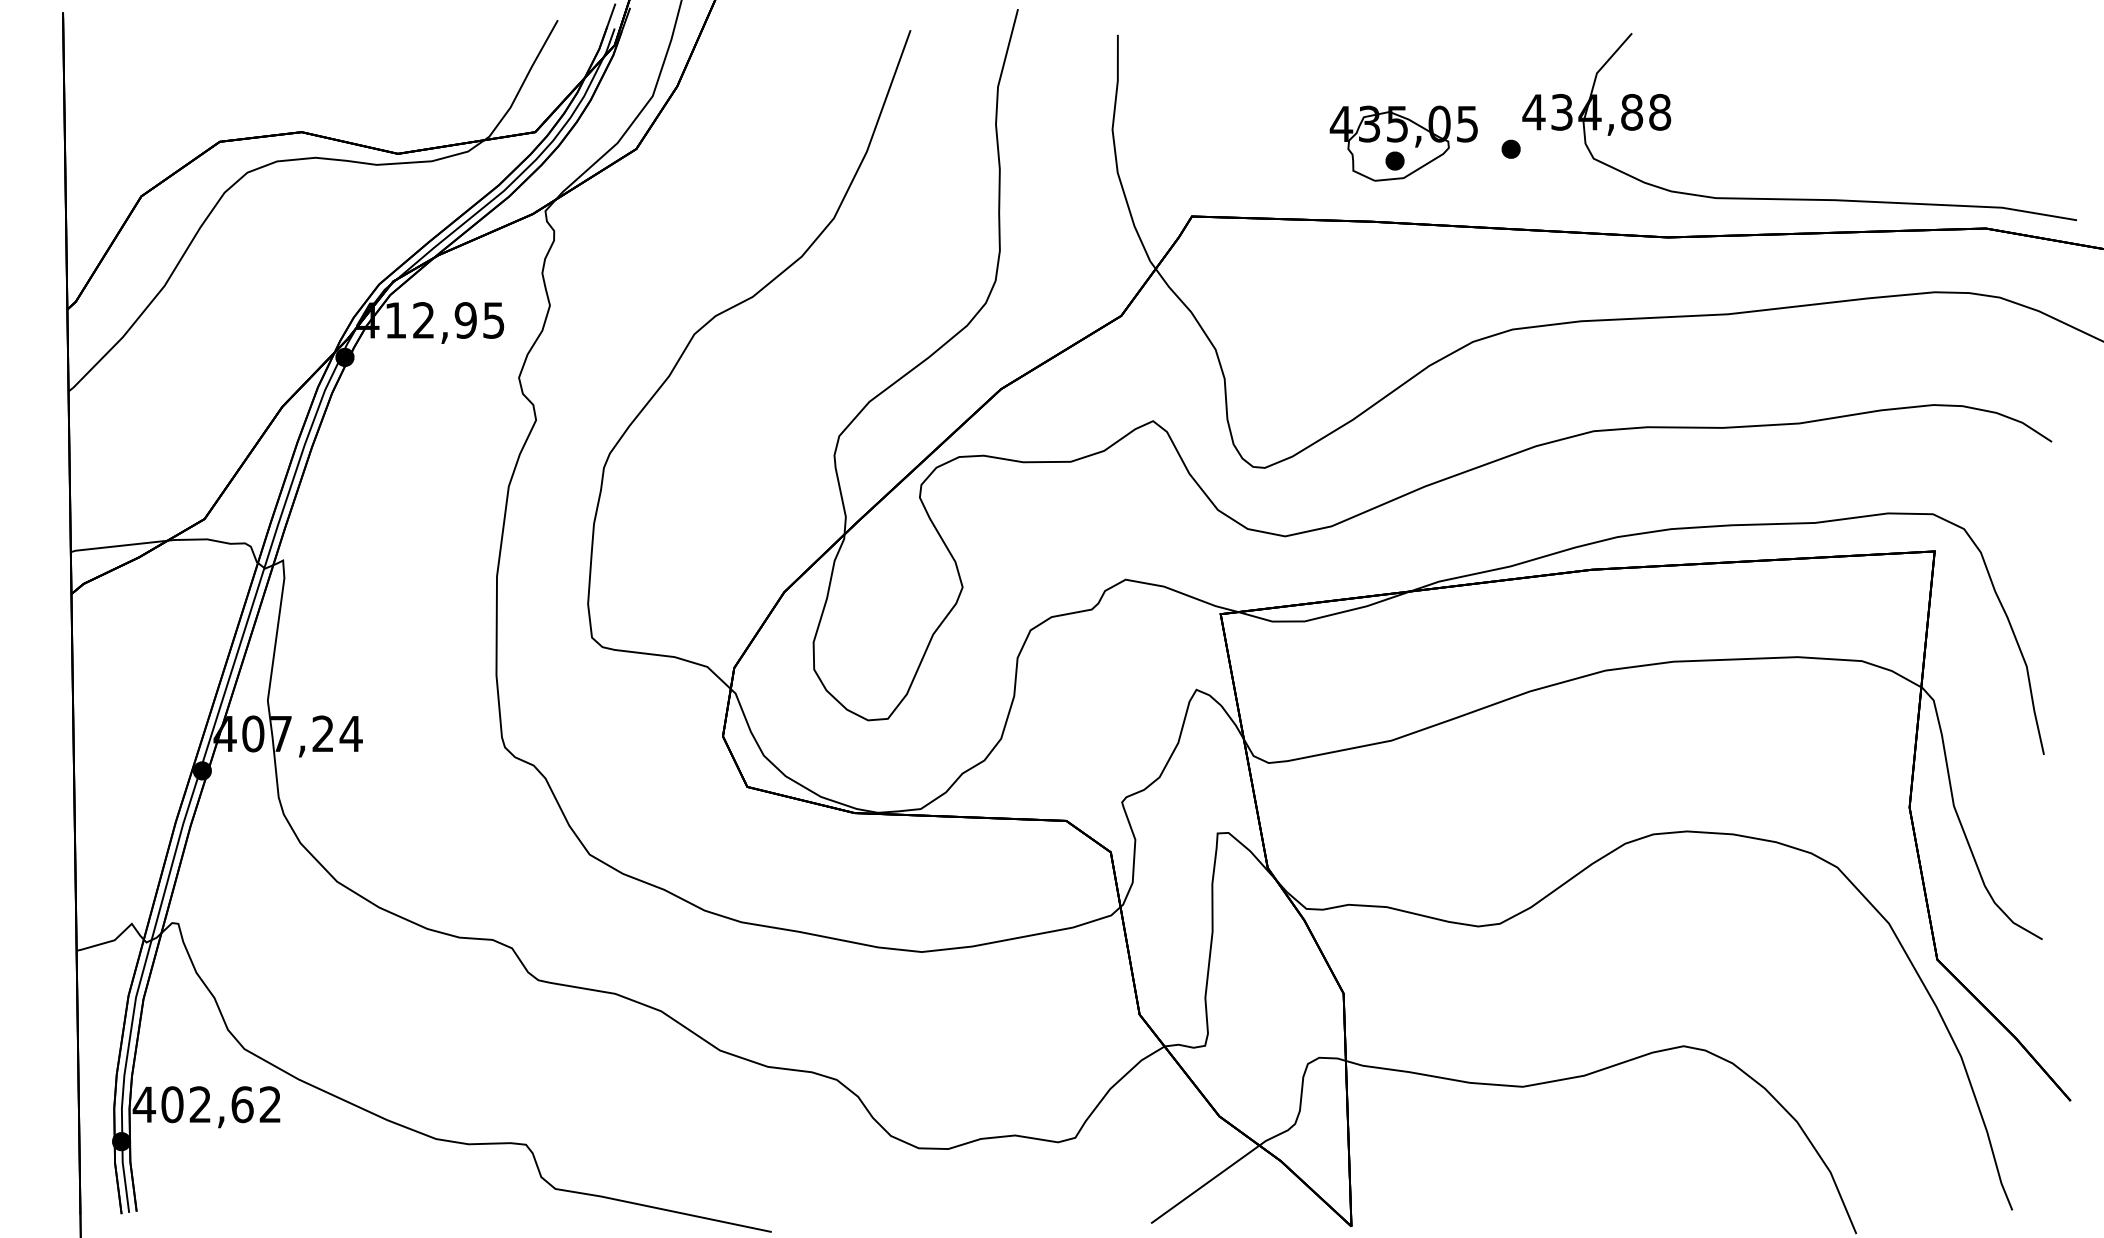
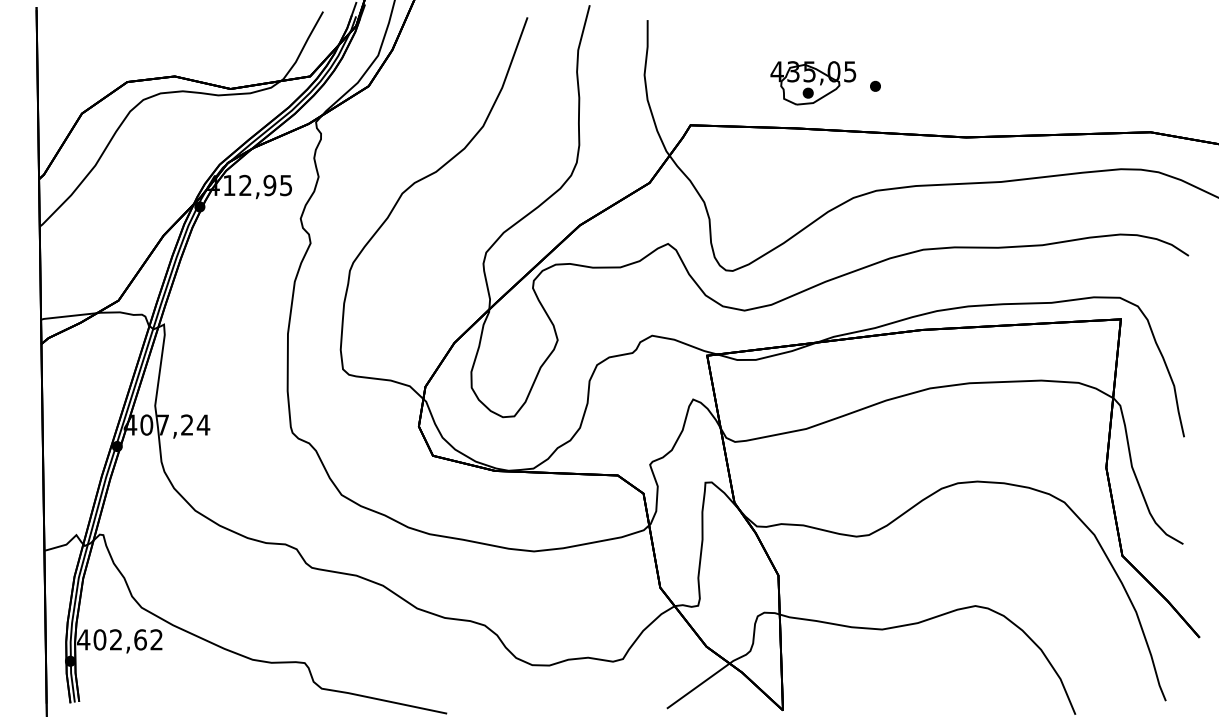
part: (1799, 197) -> (1042, 114), removed

